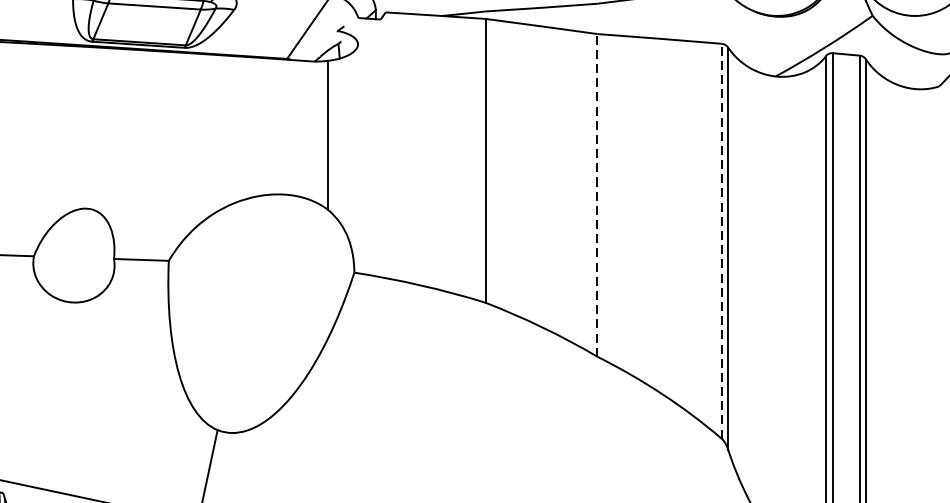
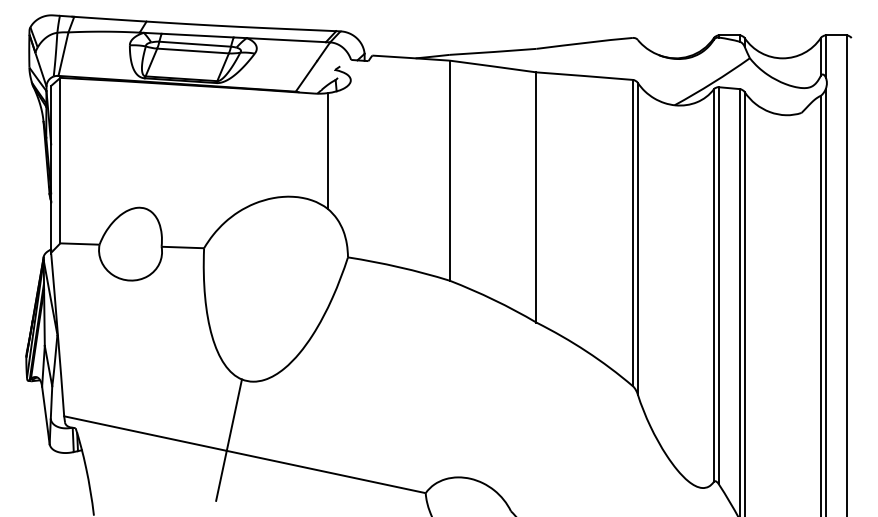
line: (597, 194) -> (536, 196), dashed -> solid
line: (721, 240) -> (632, 232), dashed -> solid

